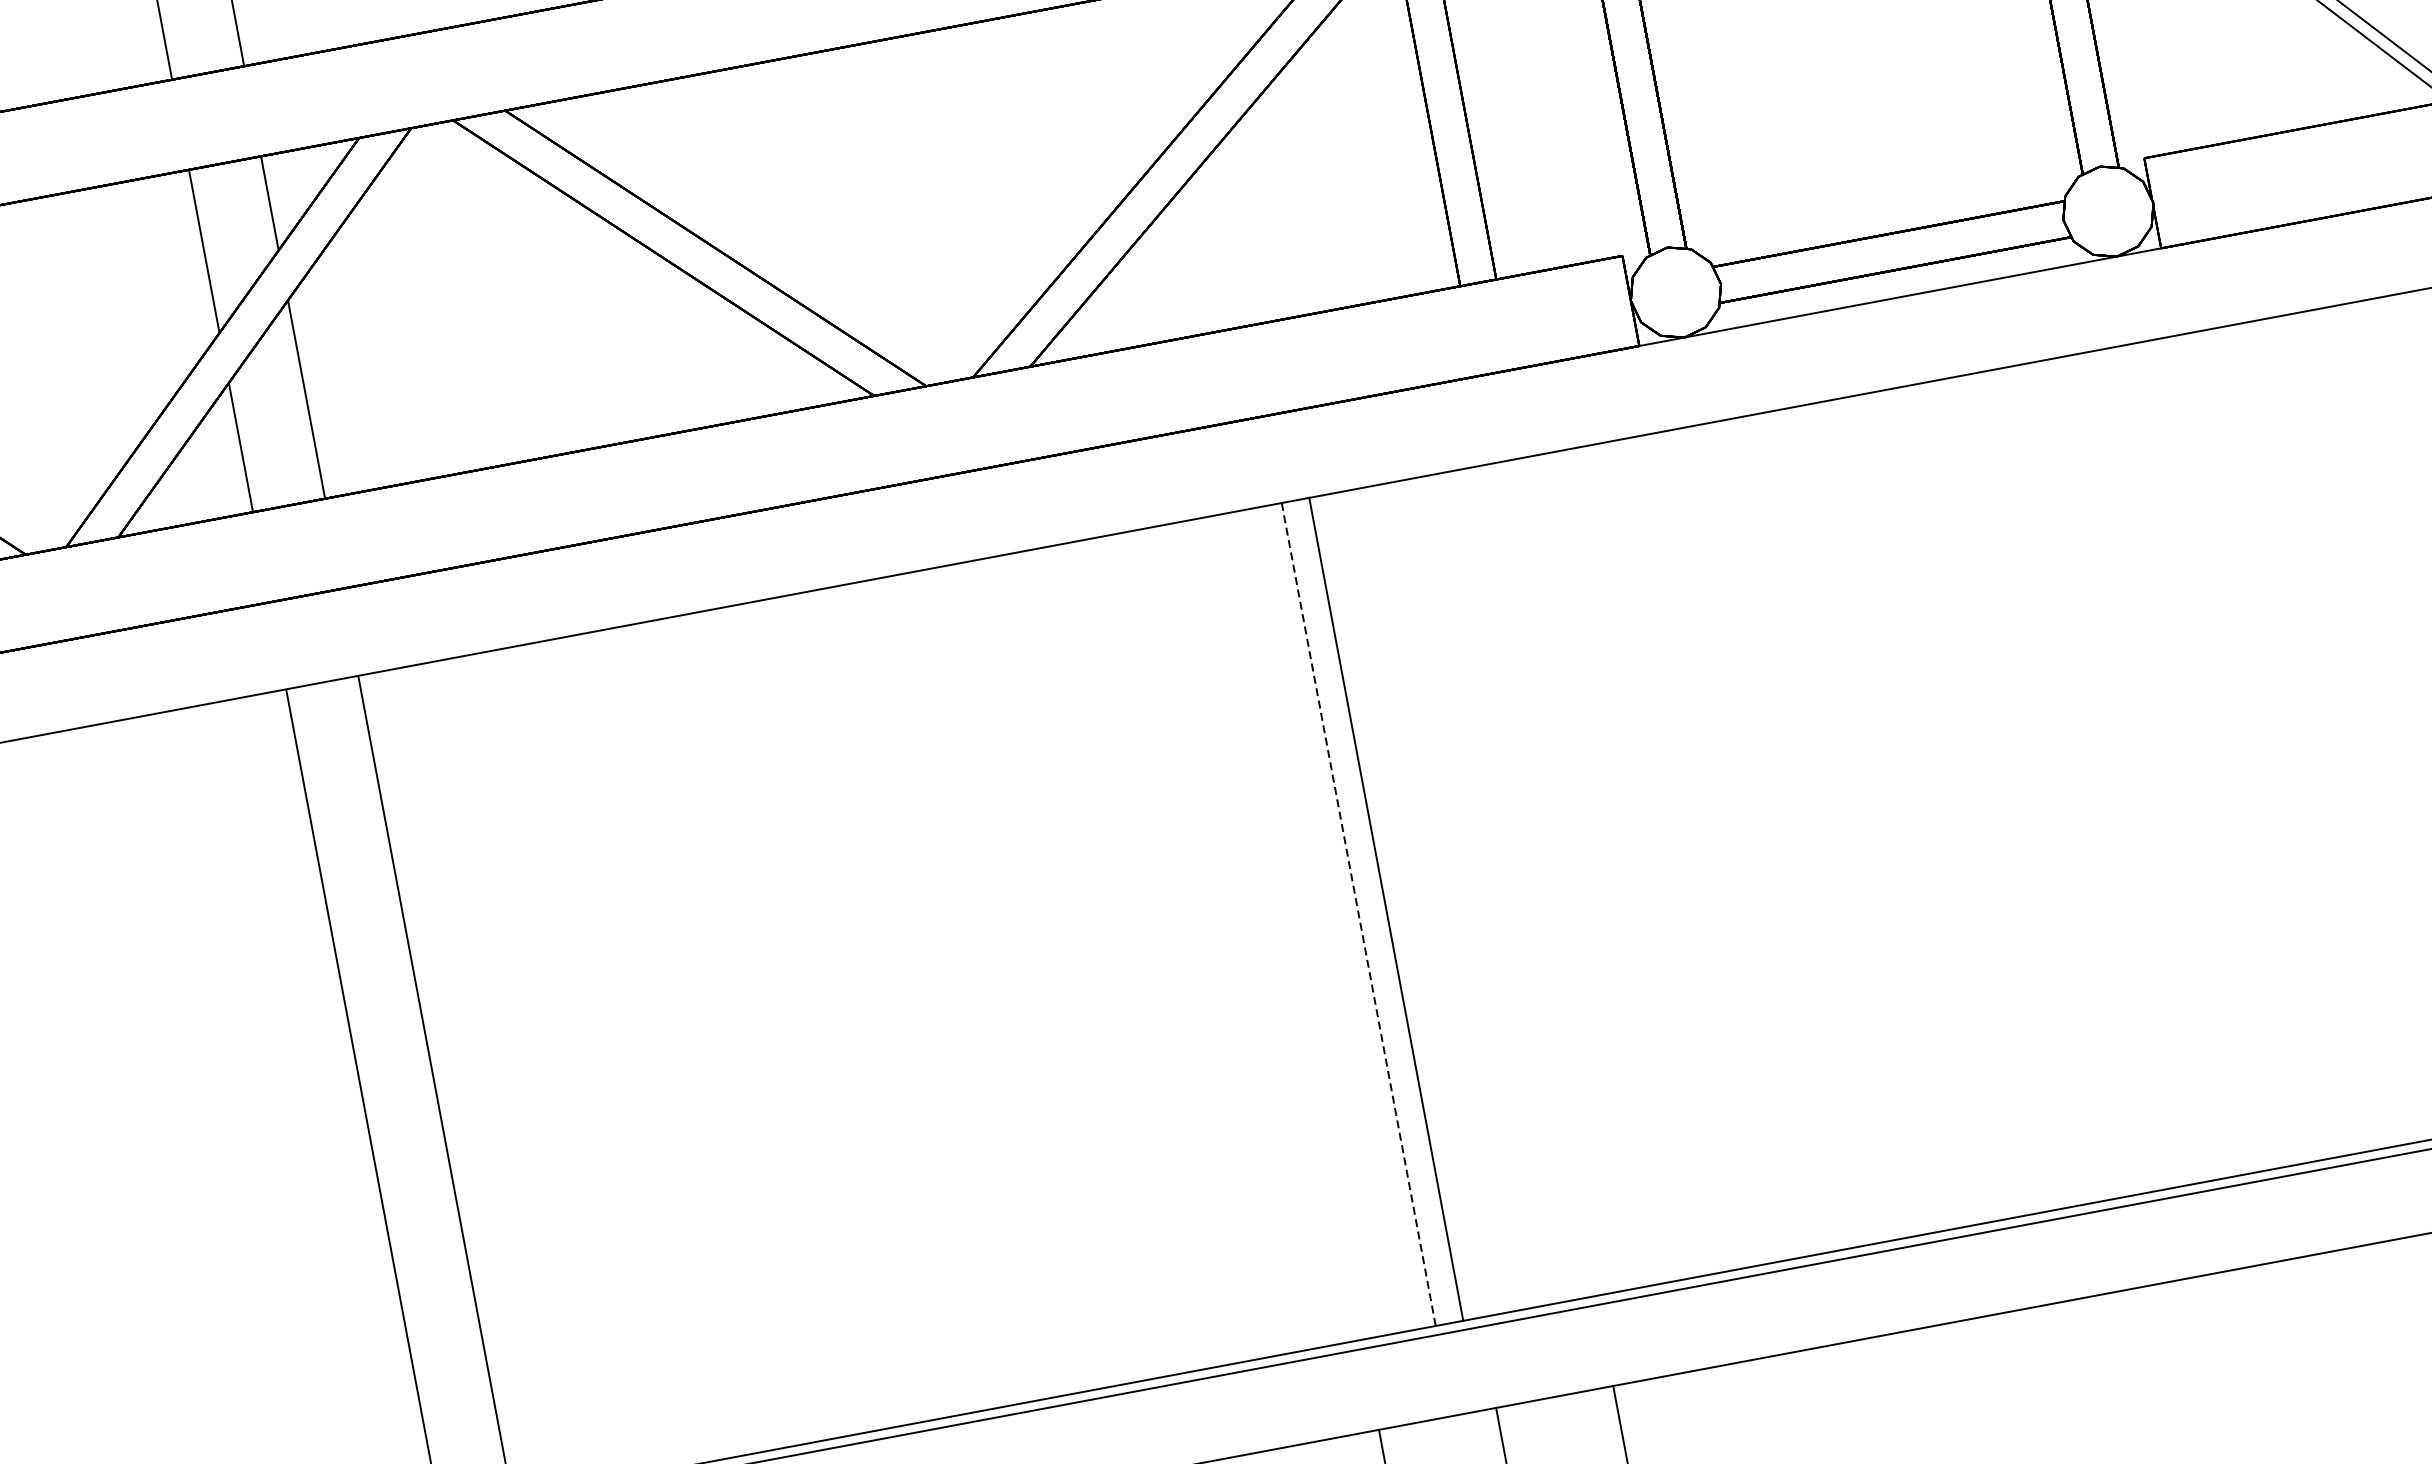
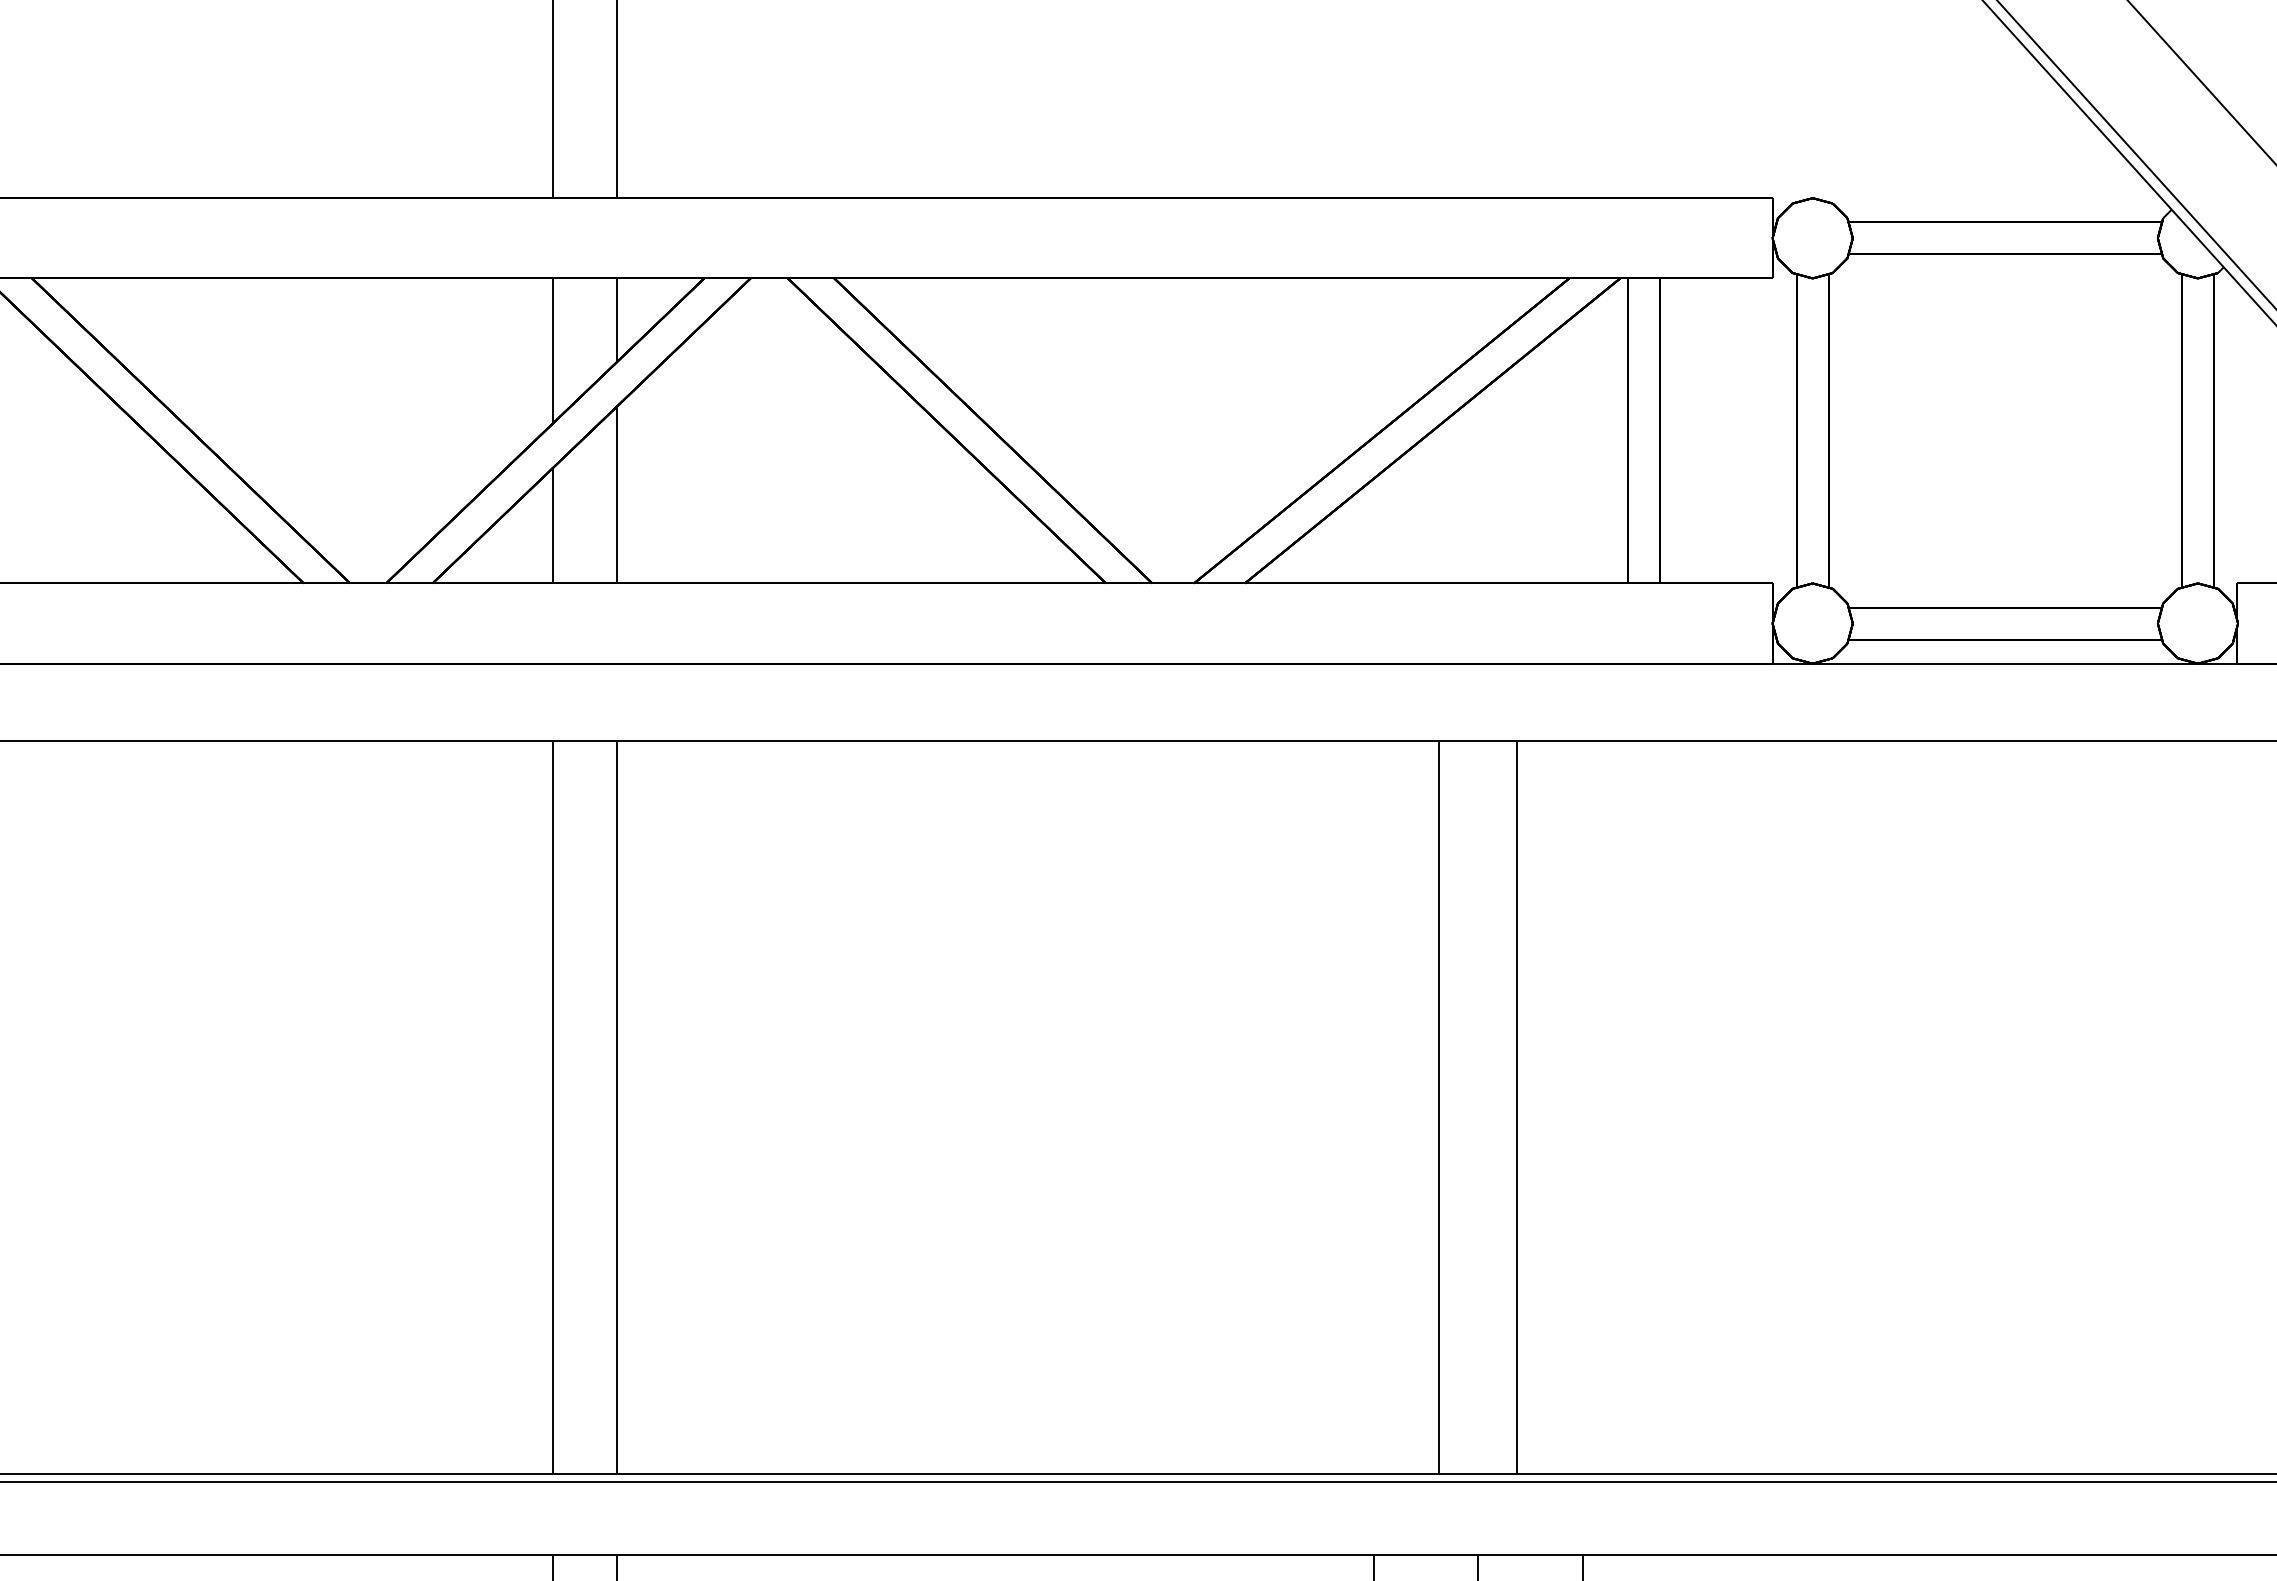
line: (1386, 908) -> (1517, 1107), moved
line: (1358, 914) -> (1439, 1107), dashed -> solid

